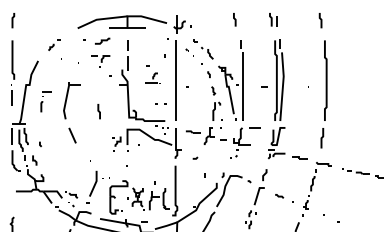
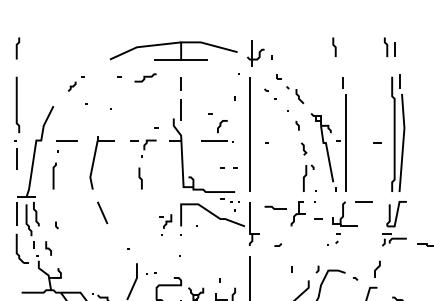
part: (100, 61) -> (142, 148), moved
part: (152, 78) -> (216, 131), size x1.43
part: (45, 101) -> (63, 164), size x1.67

